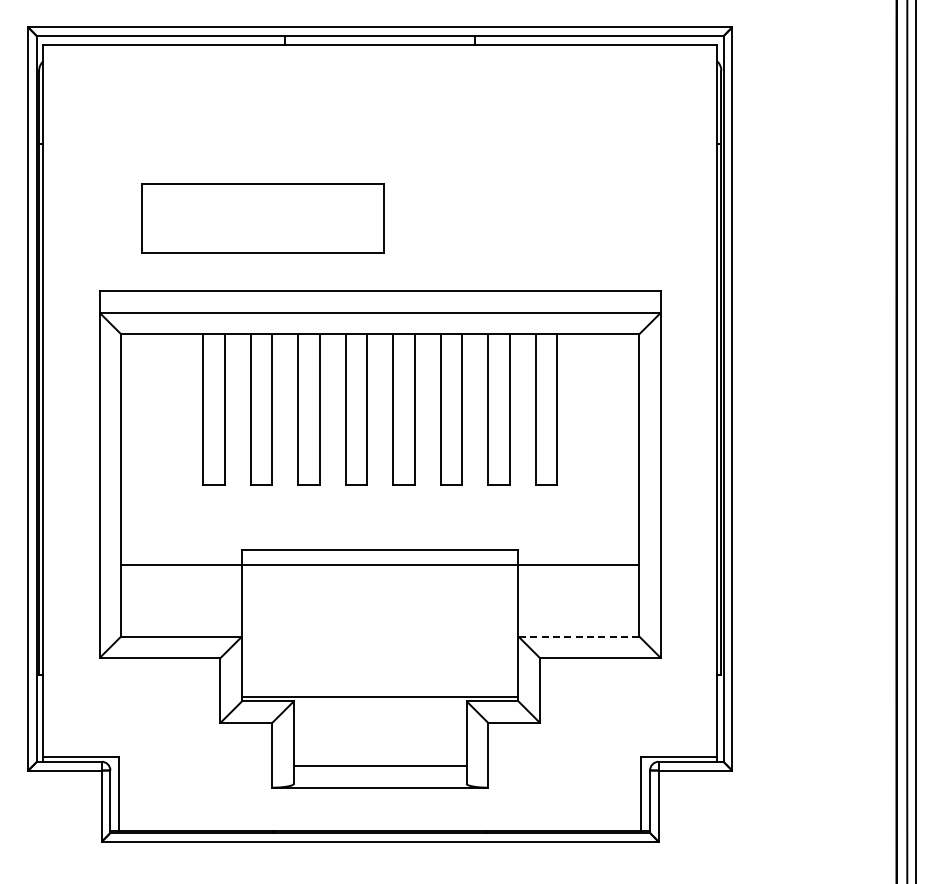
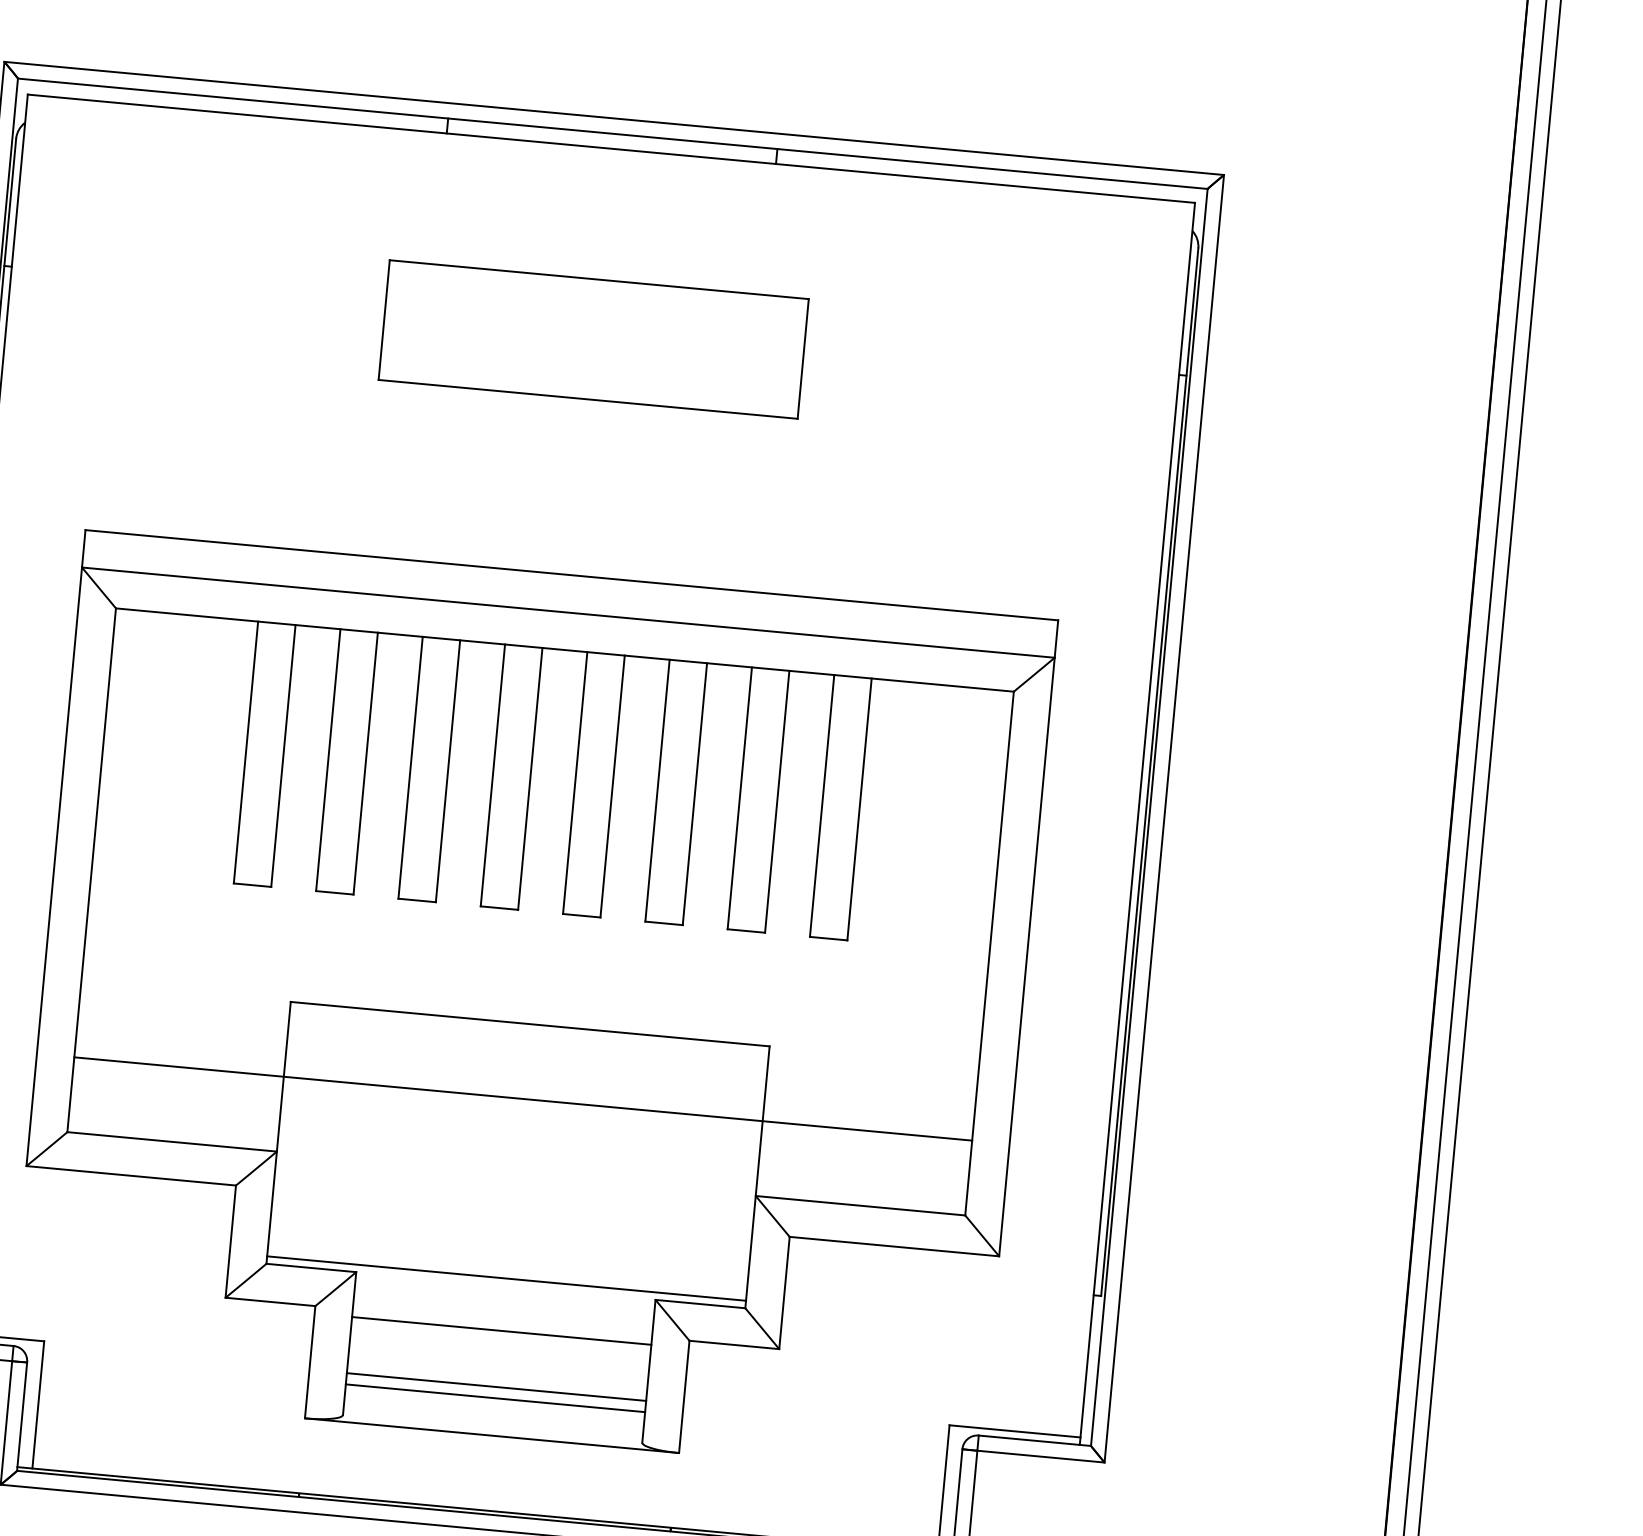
part: (262, 218) -> (592, 340), moved
line: (380, 565) -> (523, 1099), moved
line: (578, 636) -> (859, 1205), dashed -> solid
line: (379, 727) -> (500, 1331), added
line: (379, 759) -> (495, 1386), added

